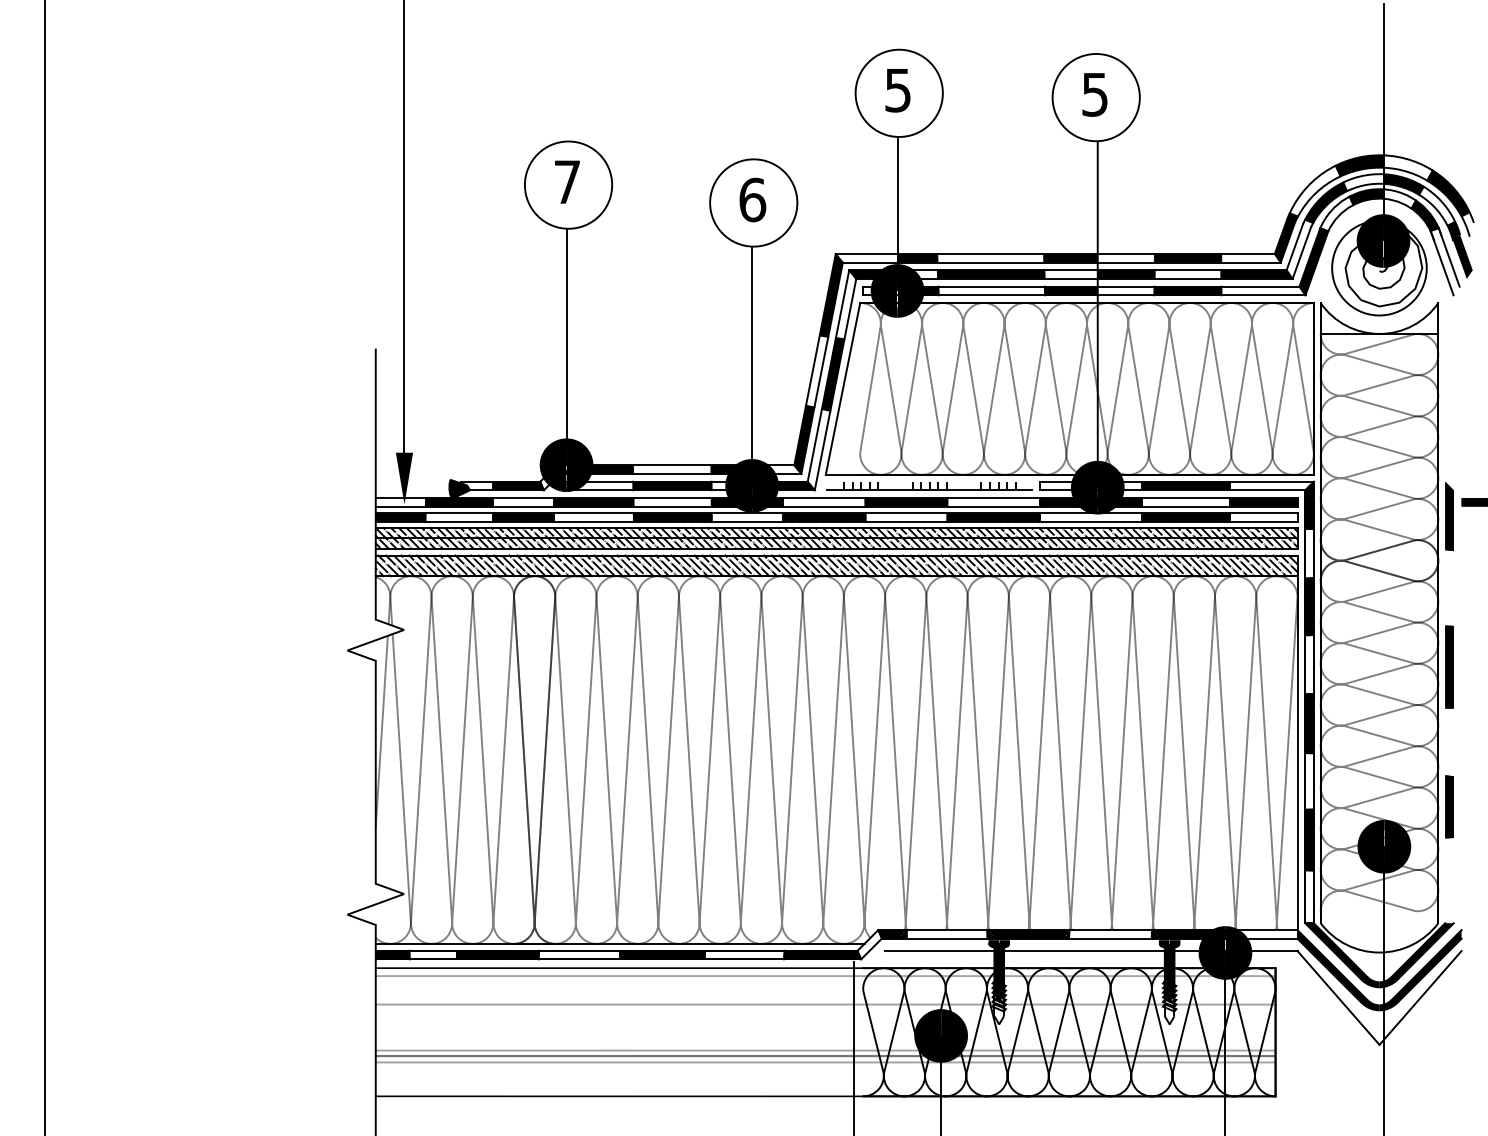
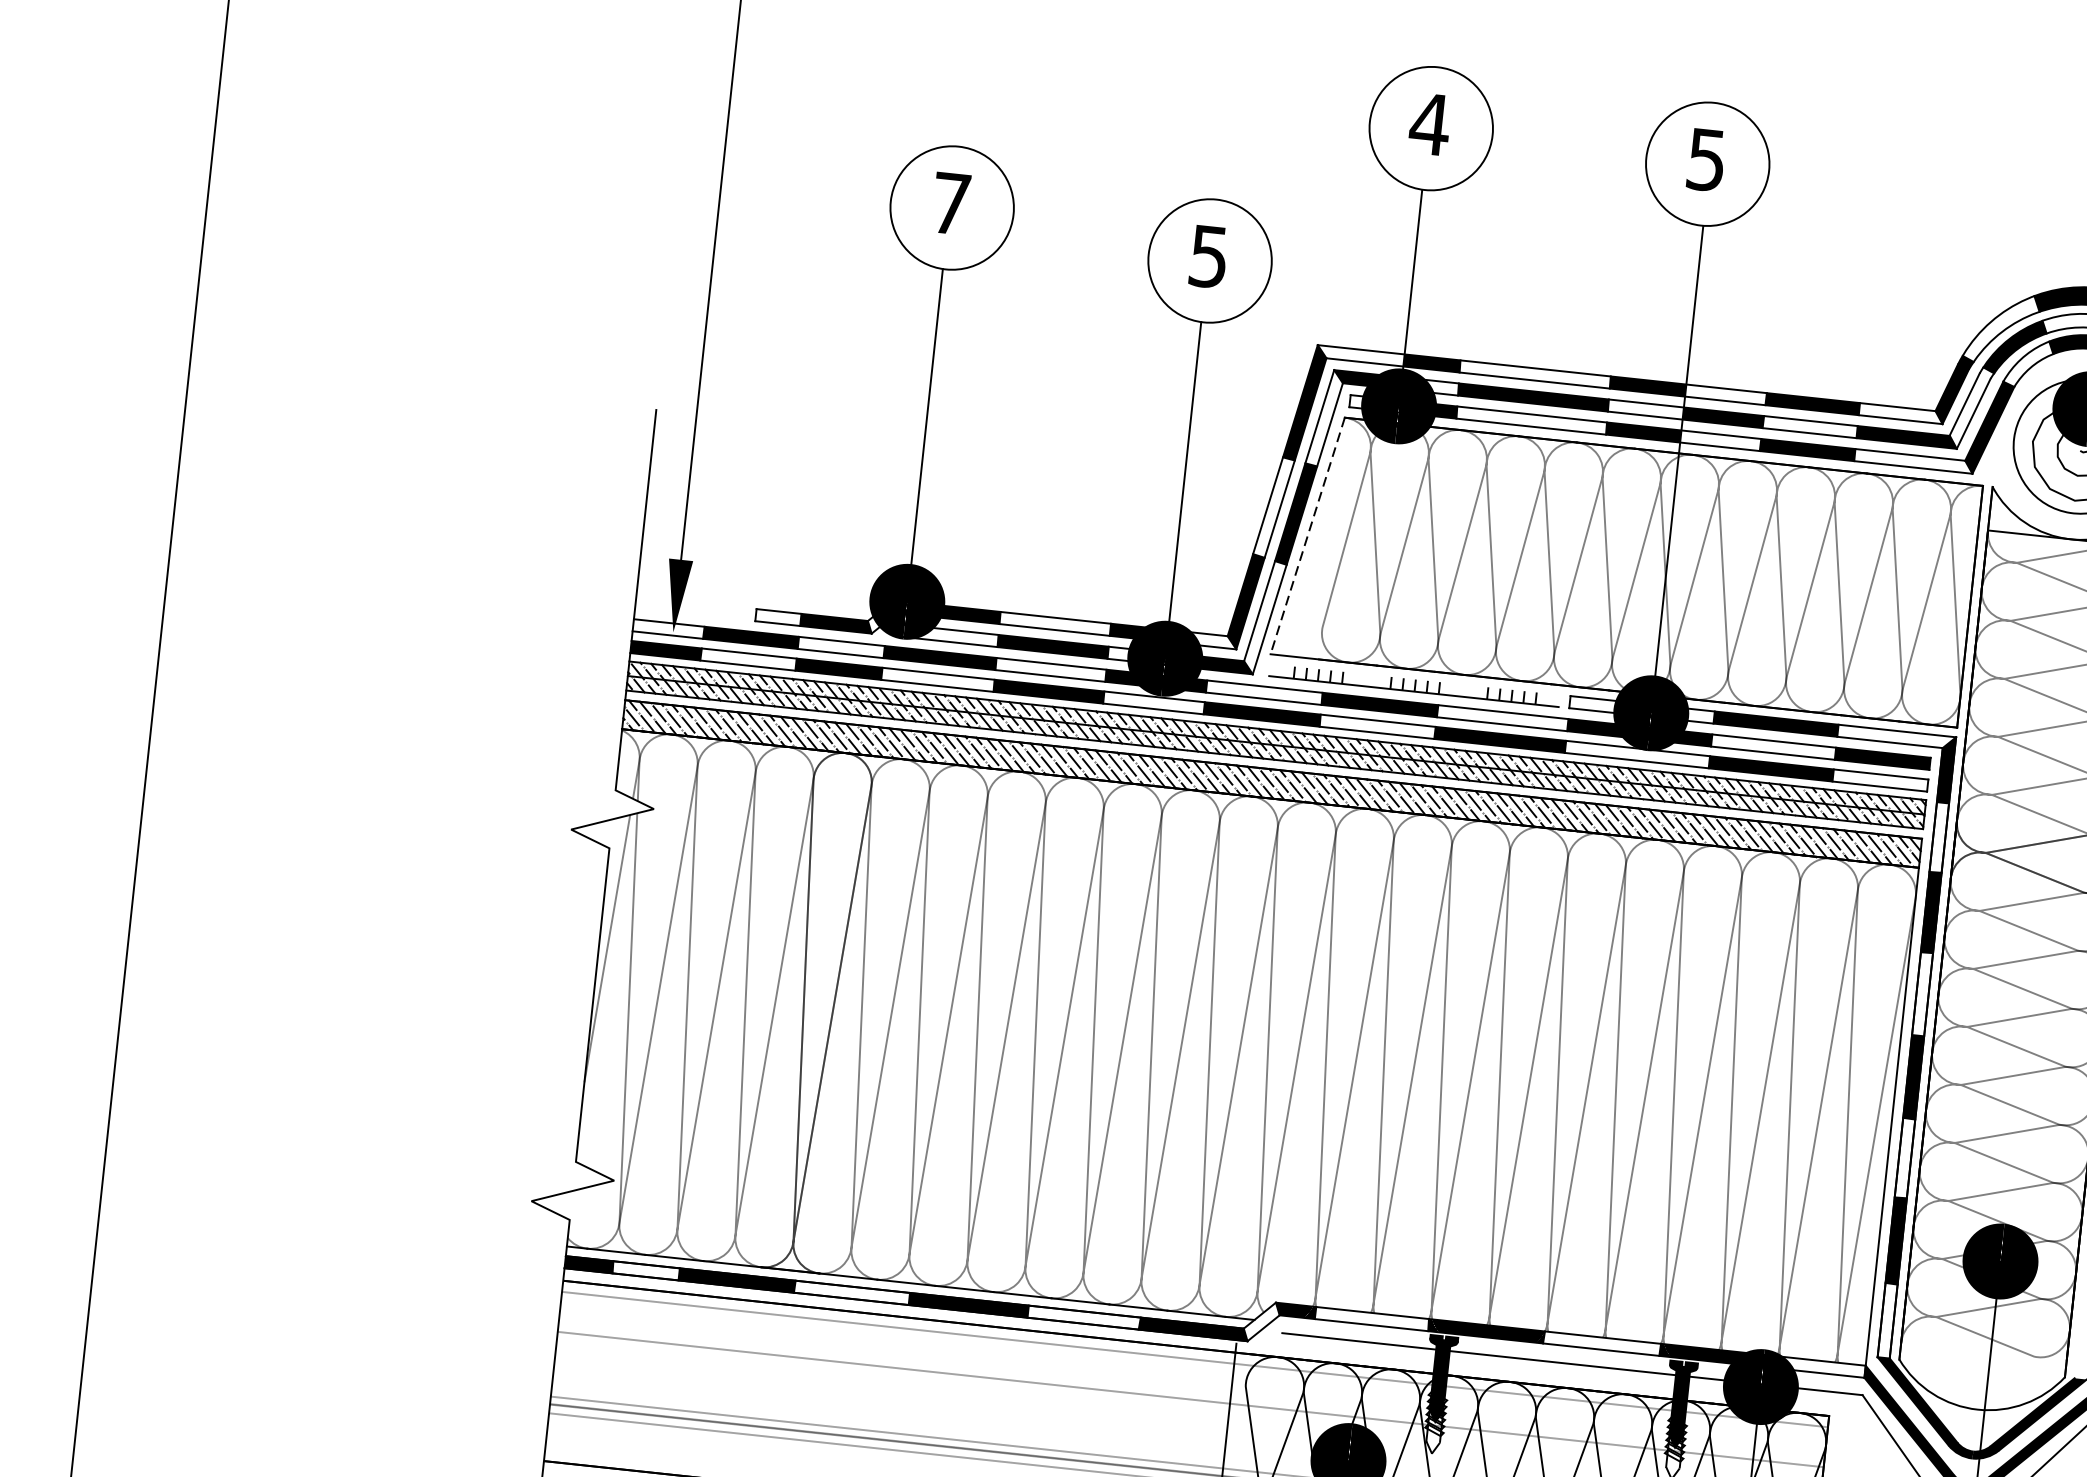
text: (898, 90) -> (1430, 124), 5 -> 4
text: (752, 199) -> (1208, 255), 6 -> 5
line: (843, 388) -> (1308, 535), solid -> dashed
hatch: (459, 489) -> (753, 619), removed

